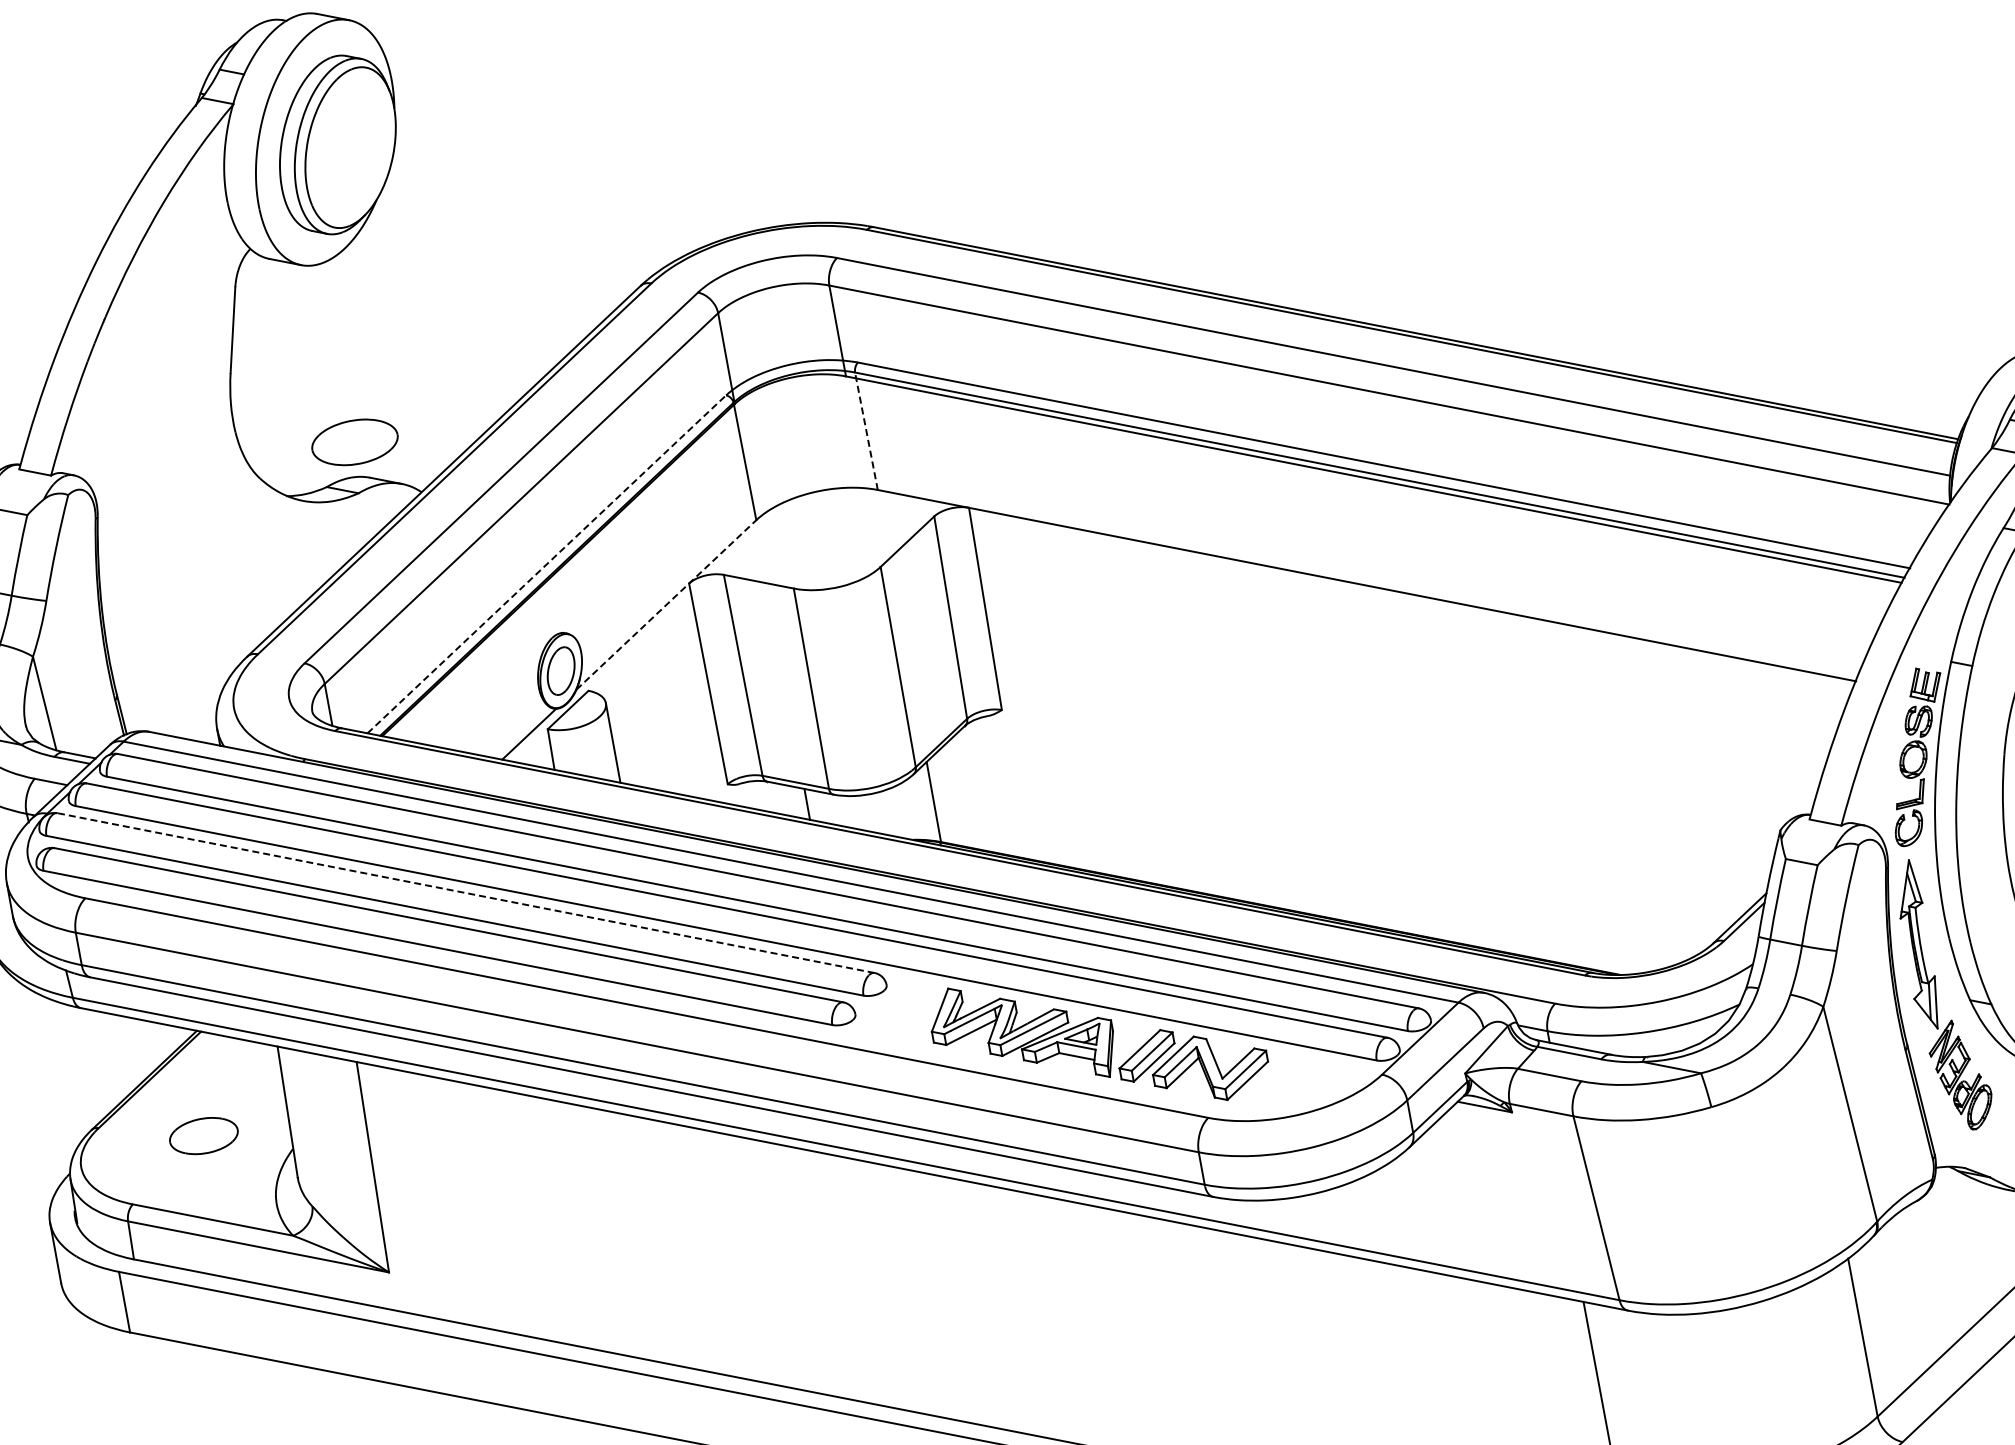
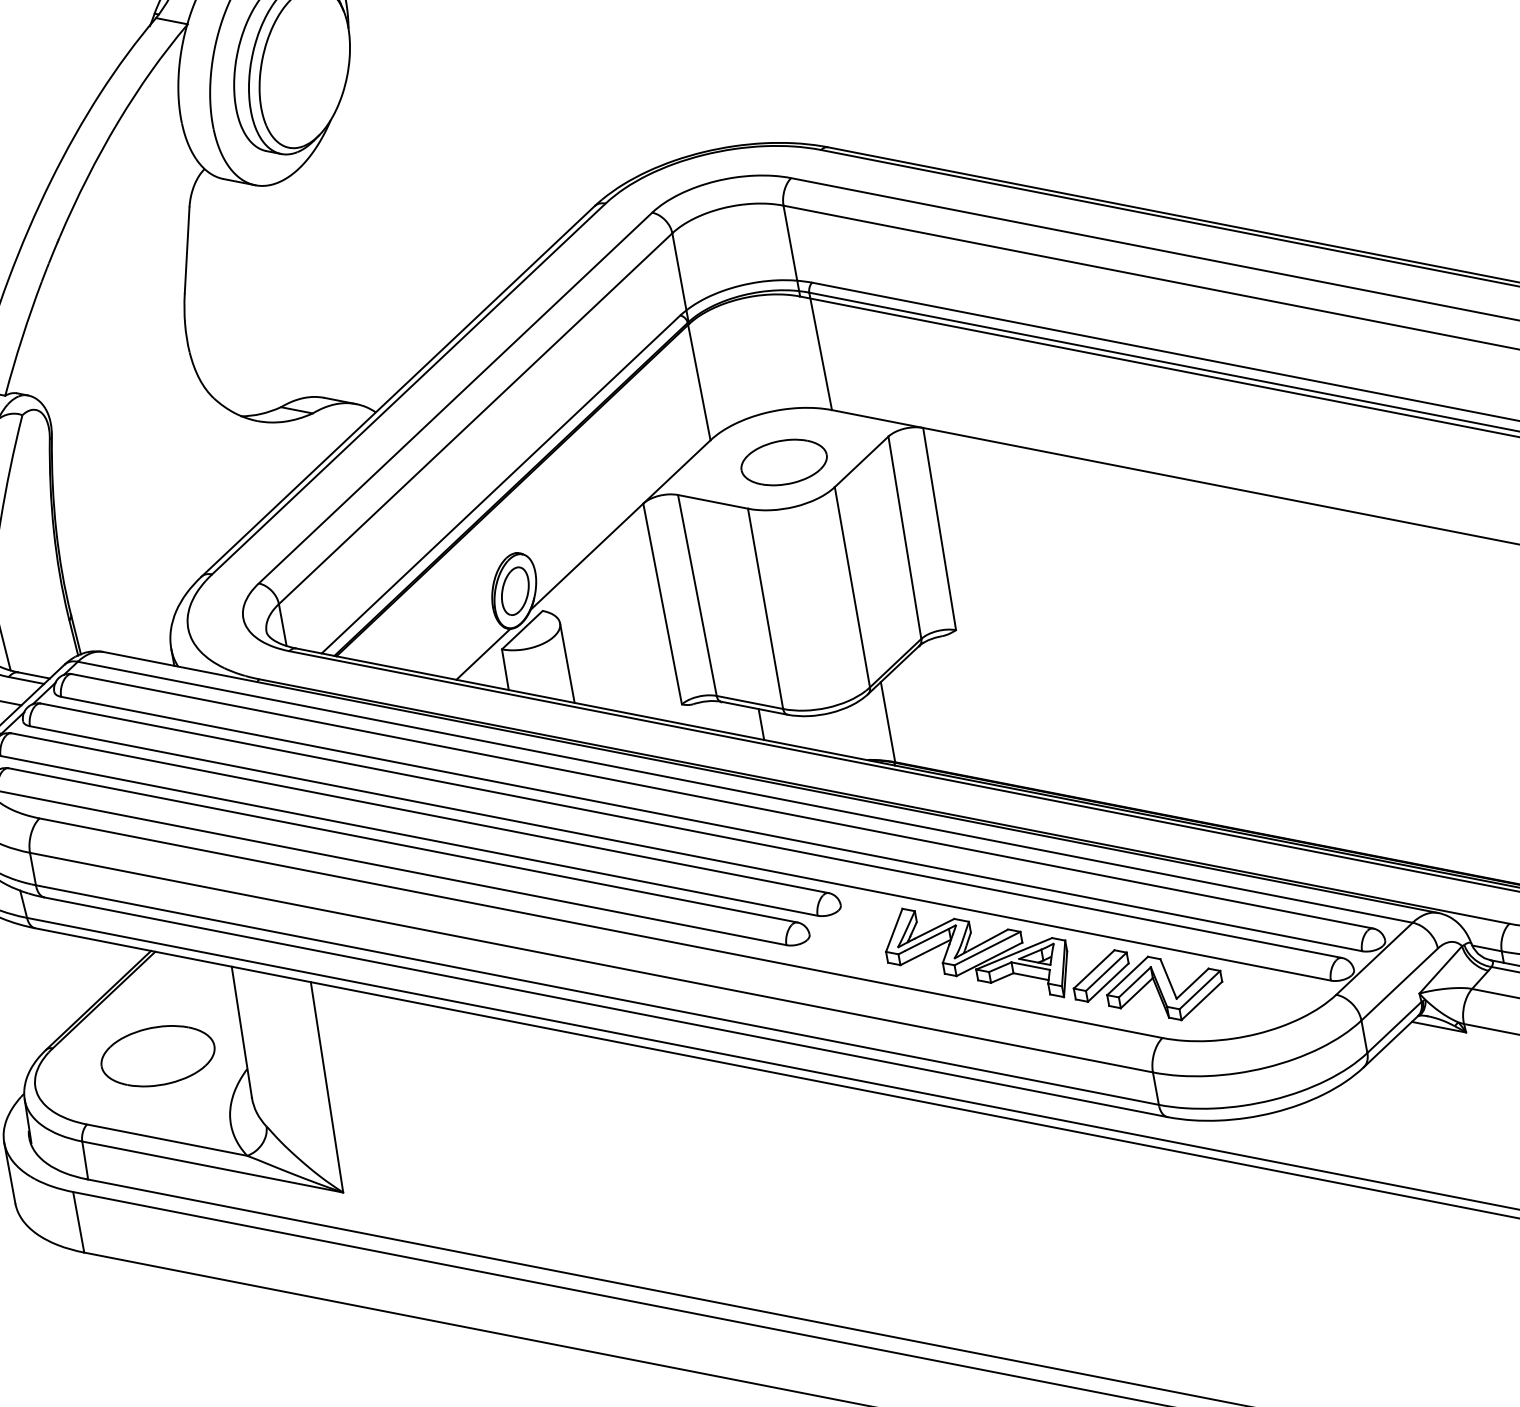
line: (866, 431) -> (820, 351), dashed -> solid
part: (354, 442) -> (783, 462), moved
line: (547, 564) -> (501, 484), dashed -> solid
line: (666, 604) -> (620, 524), dashed -> solid
line: (465, 892) -> (419, 812), dashed -> solid
part: (203, 1135) -> (157, 1055), size x1.67

